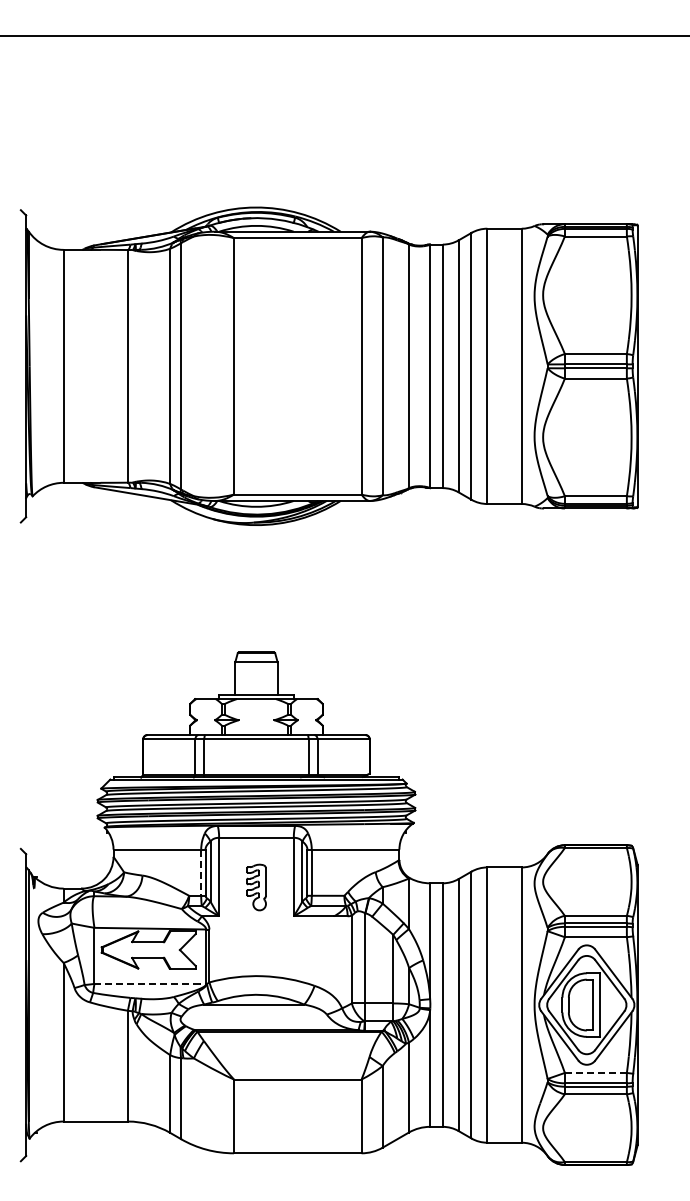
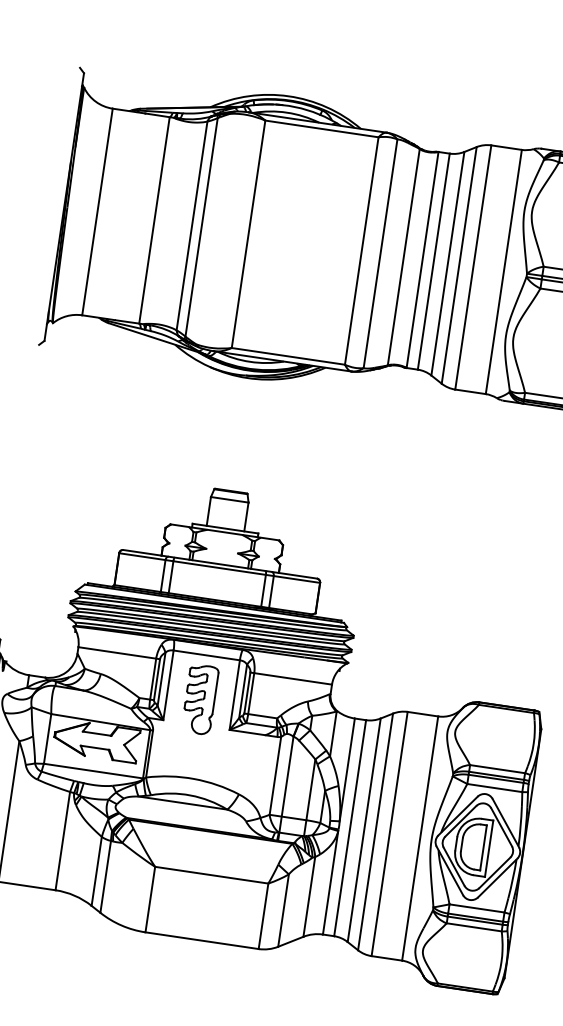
line: (201, 873) -> (153, 679), dashed -> solid
part: (256, 887) -> (200, 699), size x1.67
line: (151, 983) -> (94, 770), dashed -> solid
line: (595, 1072) -> (476, 907), dashed -> solid

